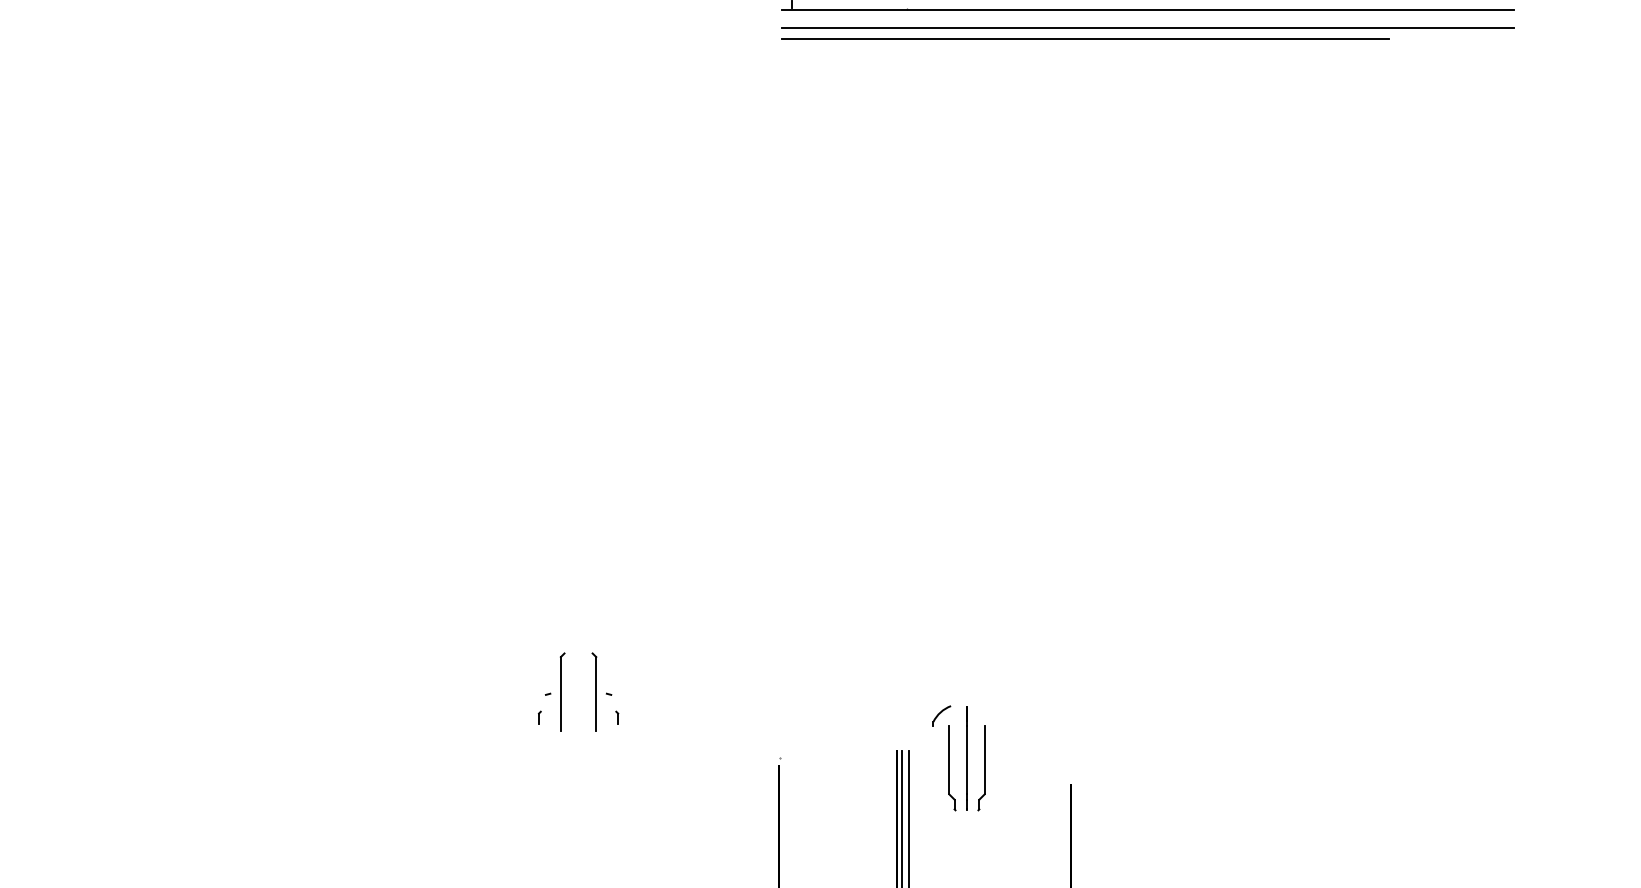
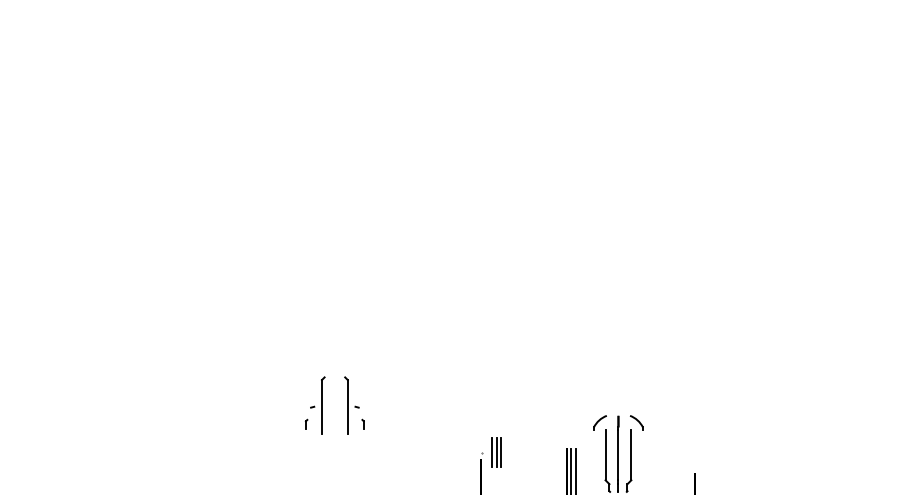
part: (991, 715) -> (636, 422), added
line: (794, 756) -> (492, 452), added
line: (800, 756) -> (496, 452), added
line: (806, 756) -> (501, 452), added

